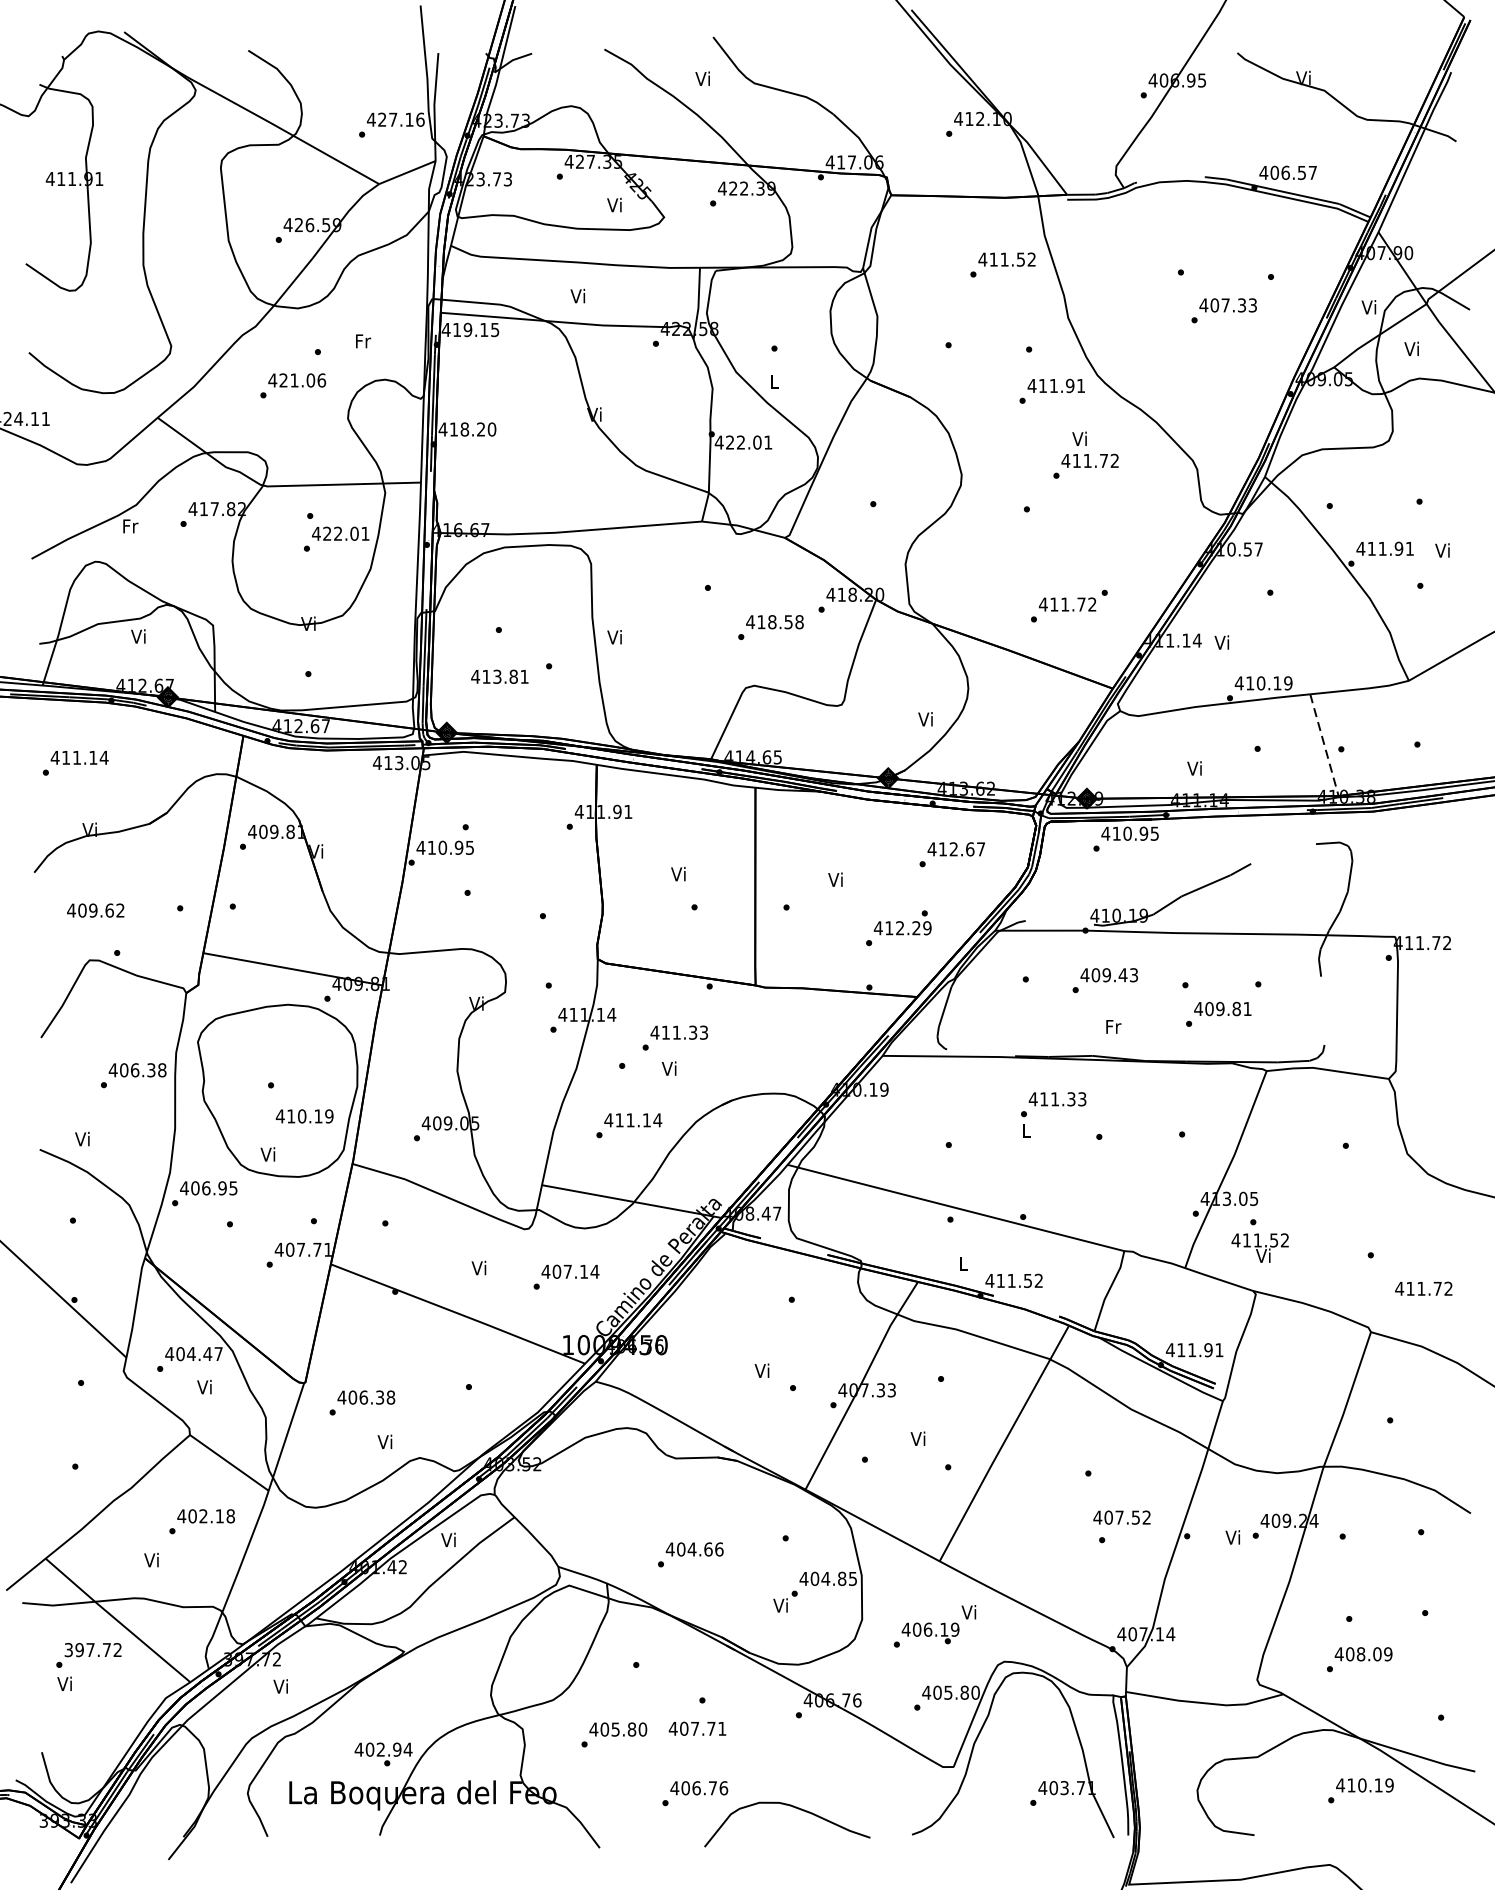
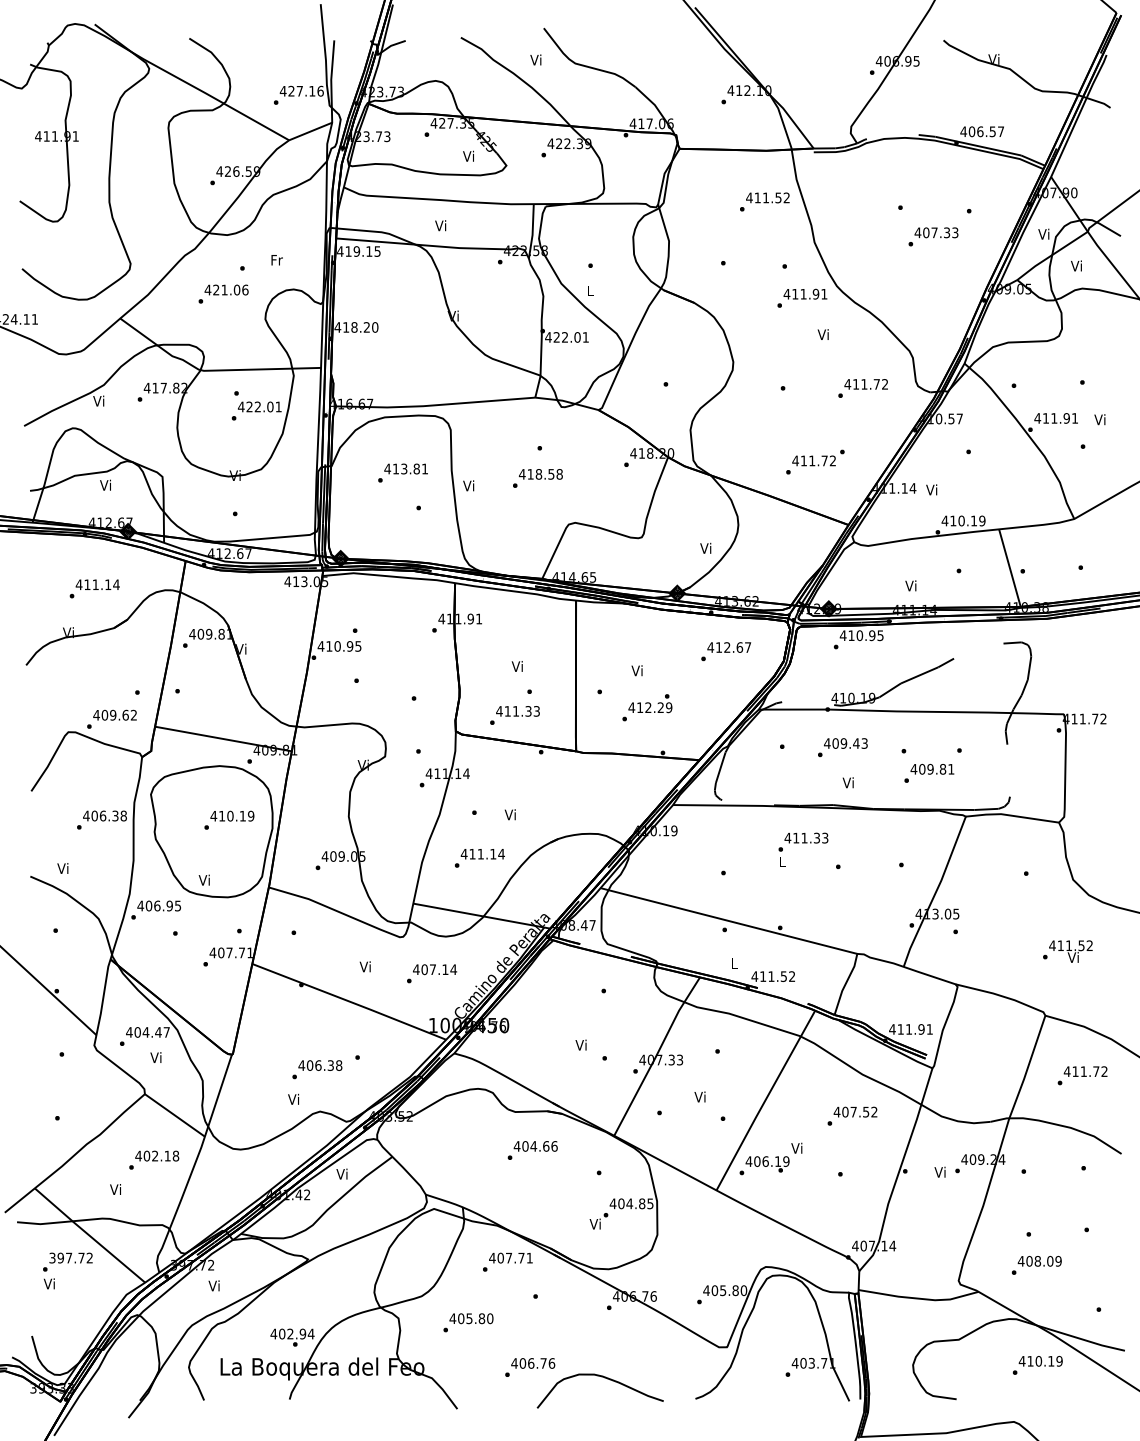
text: (1085, 466) -> (862, 388), moved
text: (130, 525) -> (99, 400), Fr -> Vi
text: (770, 627) -> (537, 478), moved
text: (498, 676) -> (405, 468), moved
line: (1325, 745) -> (1010, 568), dashed -> solid
text: (75, 762) -> (94, 588), moved
text: (95, 909) -> (114, 714), moved
text: (898, 927) -> (647, 707), moved
text: (1112, 1026) -> (848, 782), Fr -> Vi
text: (674, 1038) -> (514, 715), moved
text: (304, 1115) -> (232, 815), moved
text: (1259, 1247) -> (1070, 951), moved
text: (1423, 1288) -> (1085, 1071), moved
text: (362, 1402) -> (317, 1069), moved
text: (1121, 1516) -> (855, 1111), moved
text: (690, 1554) -> (532, 1150), moved
text: (934, 1625) -> (770, 1158), moved
text: (697, 1727) -> (510, 1257), moved

